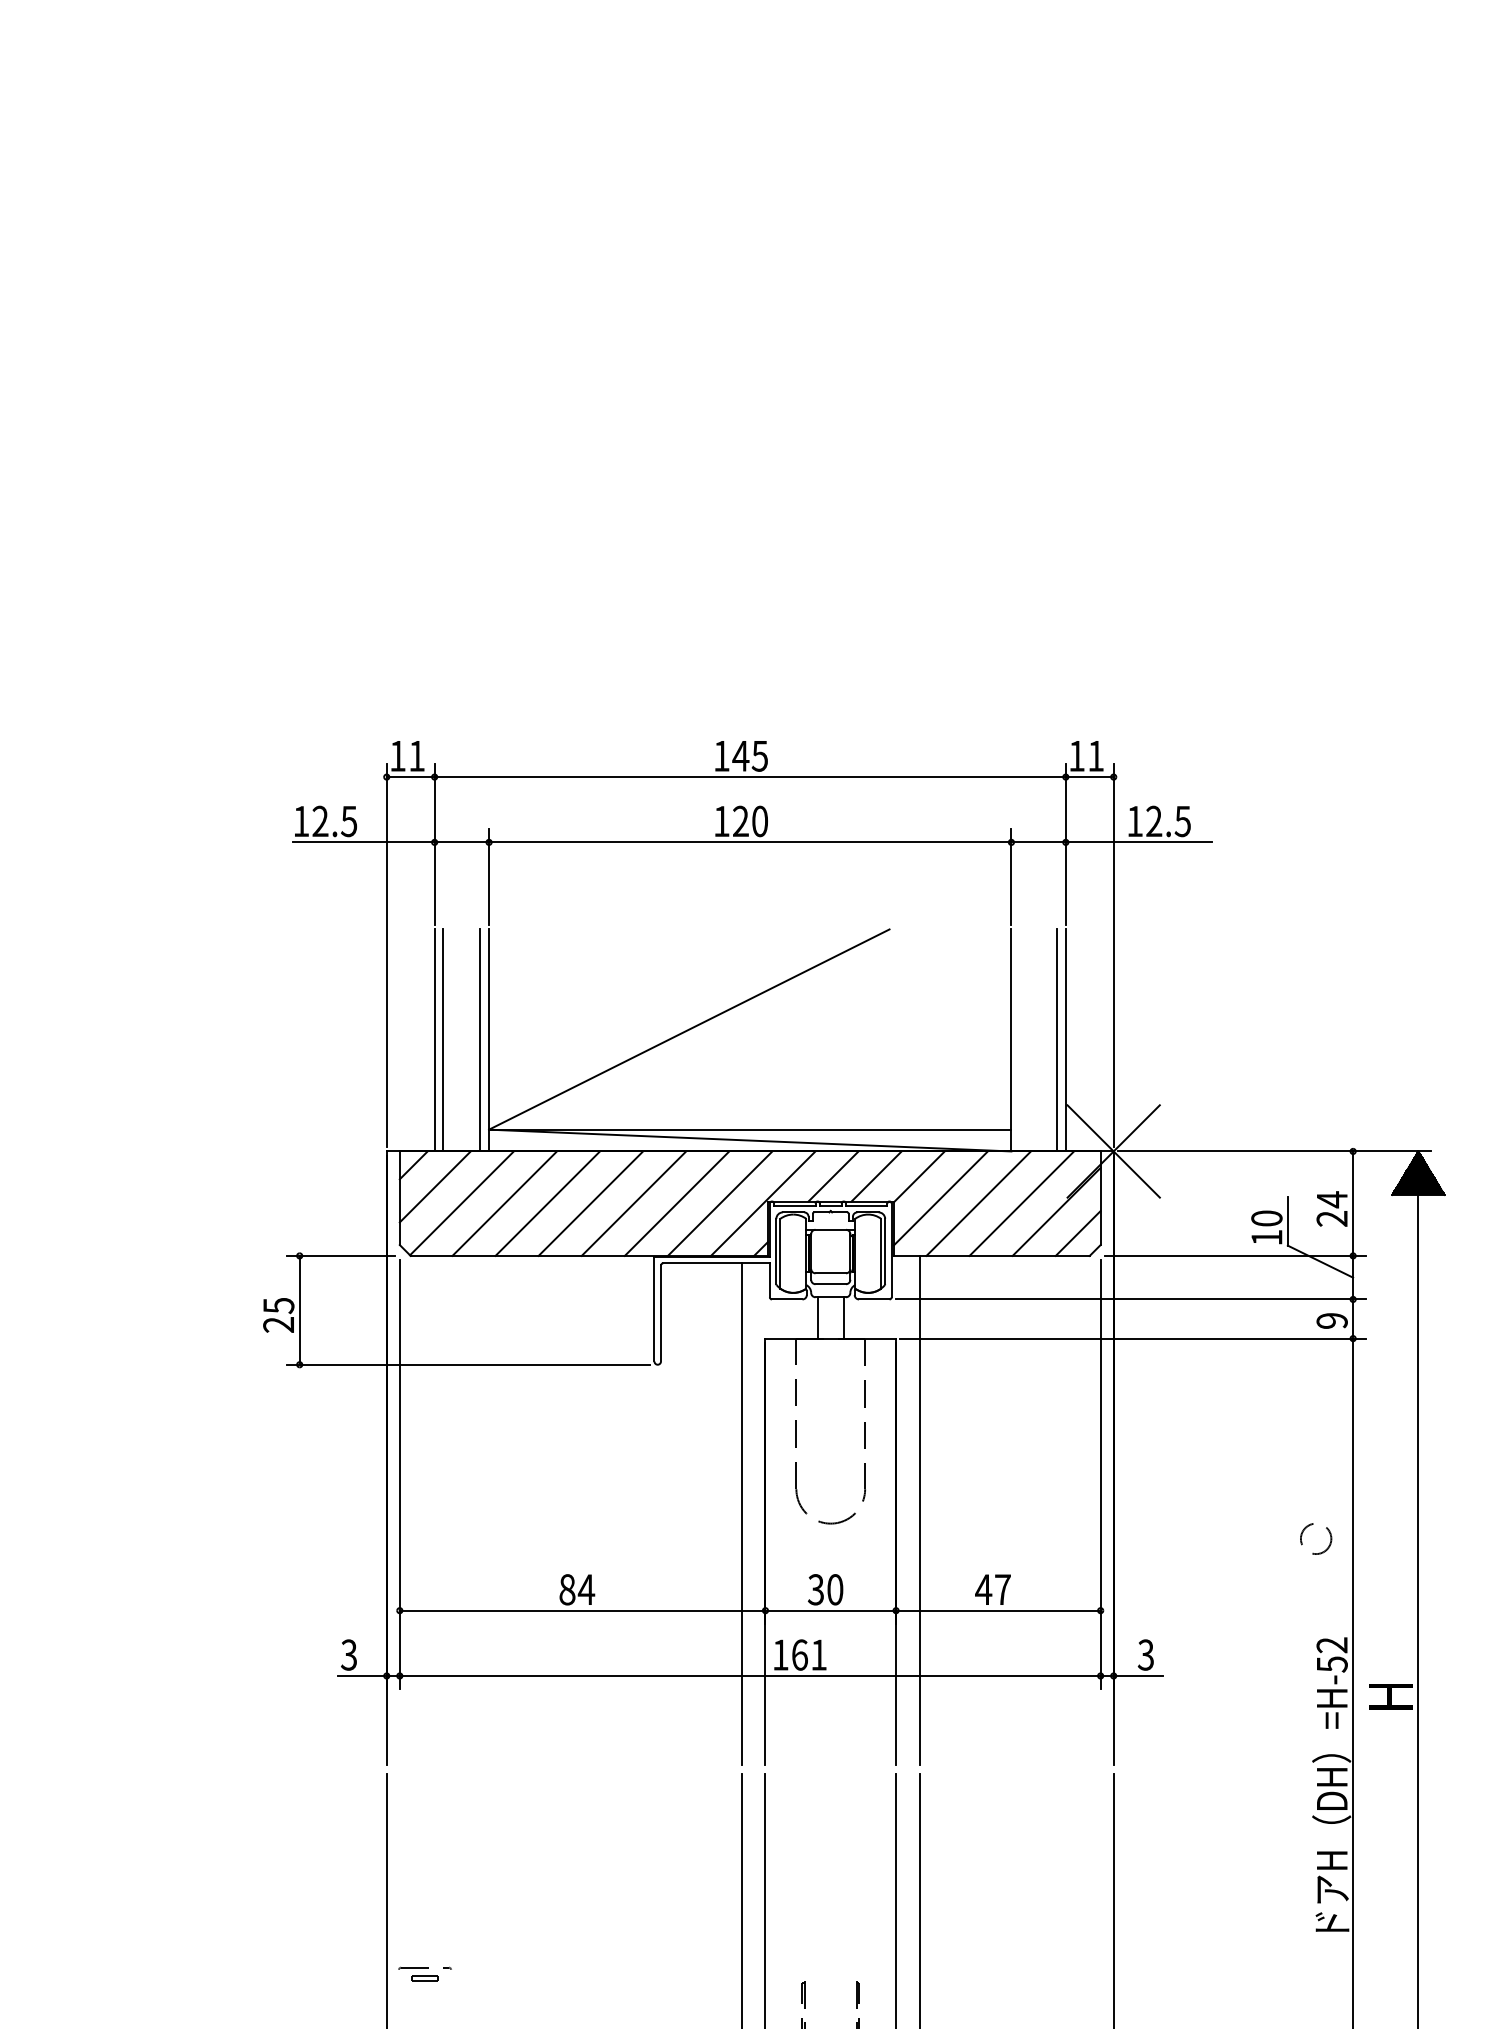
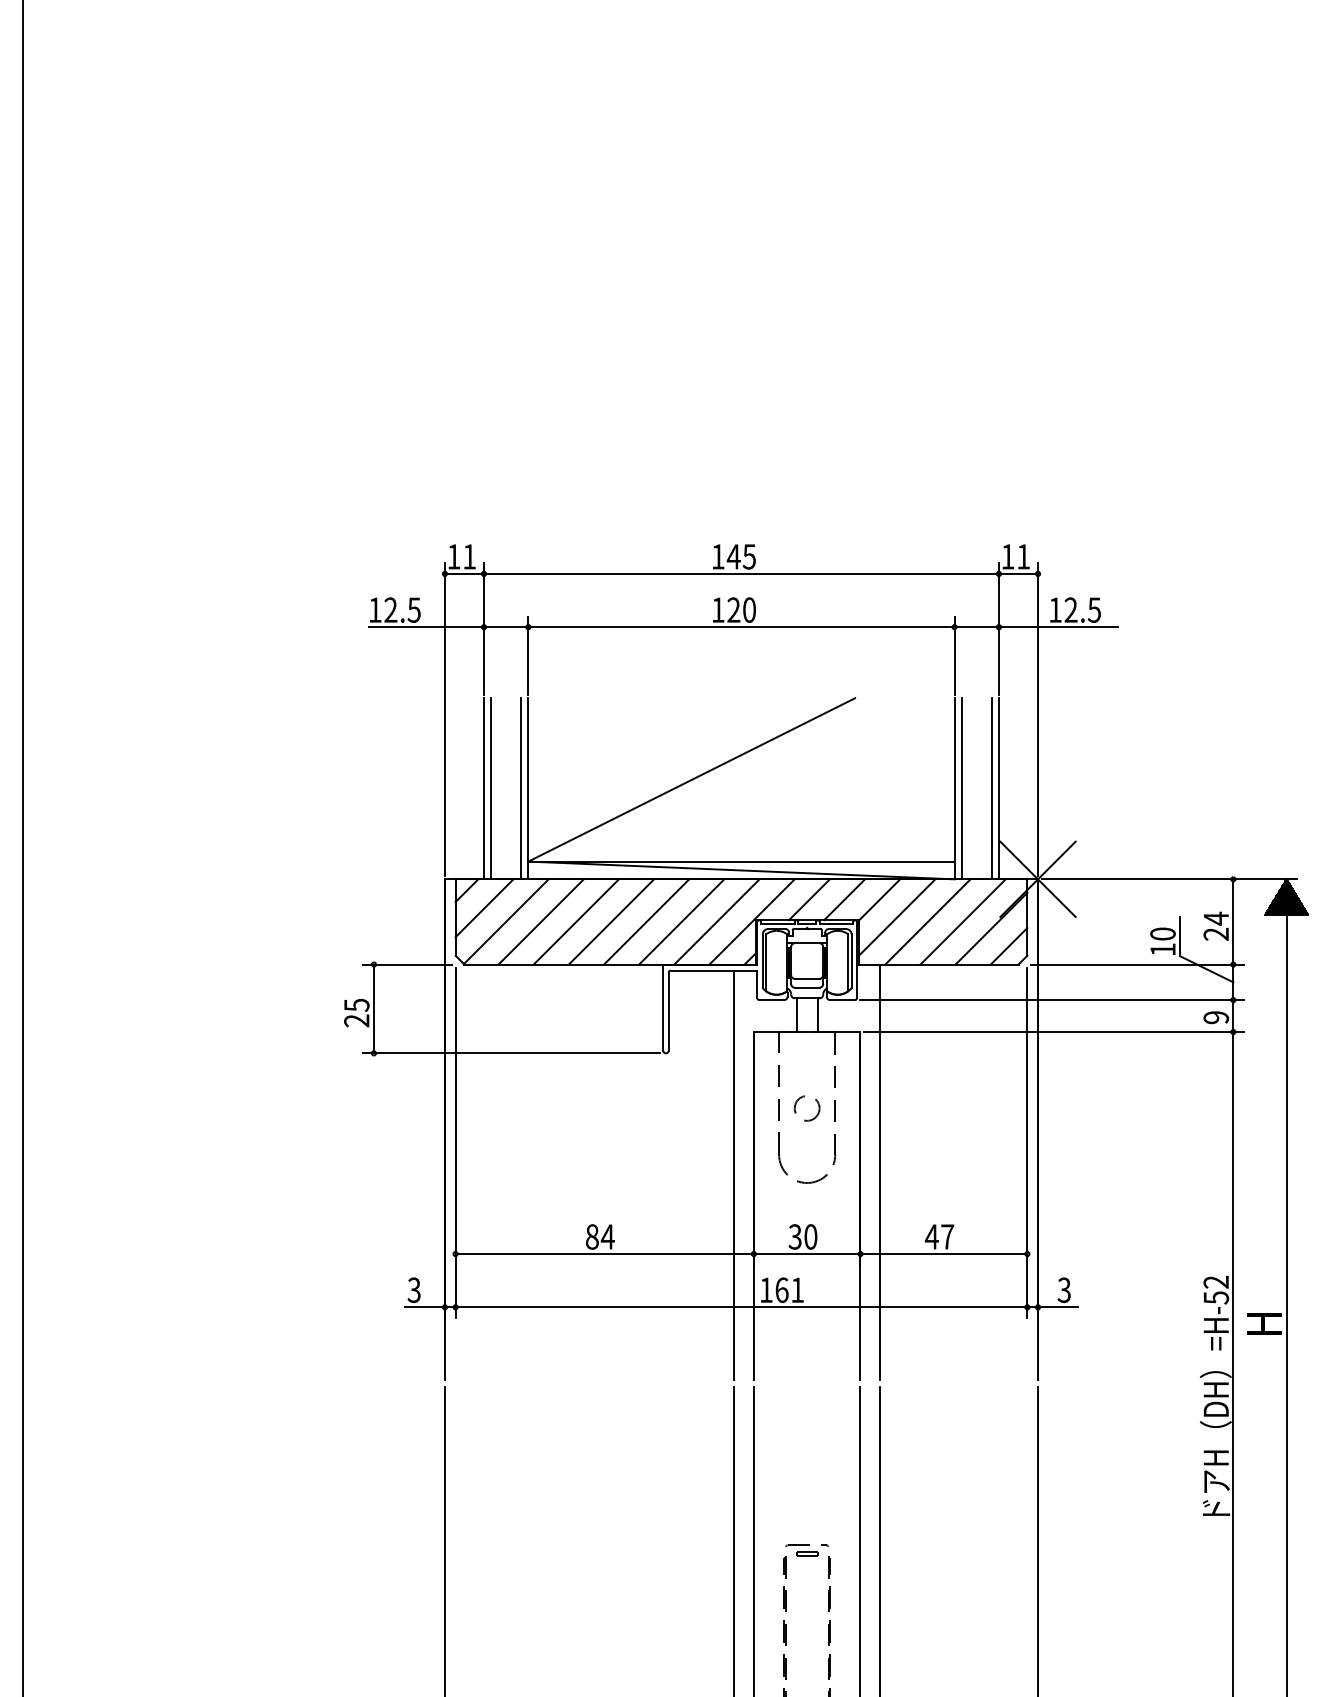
line: (1019, 1040) -> (961, 788), added
circle: (1315, 1538) -> (806, 1108), moved
part: (425, 1974) -> (807, 1550), moved

